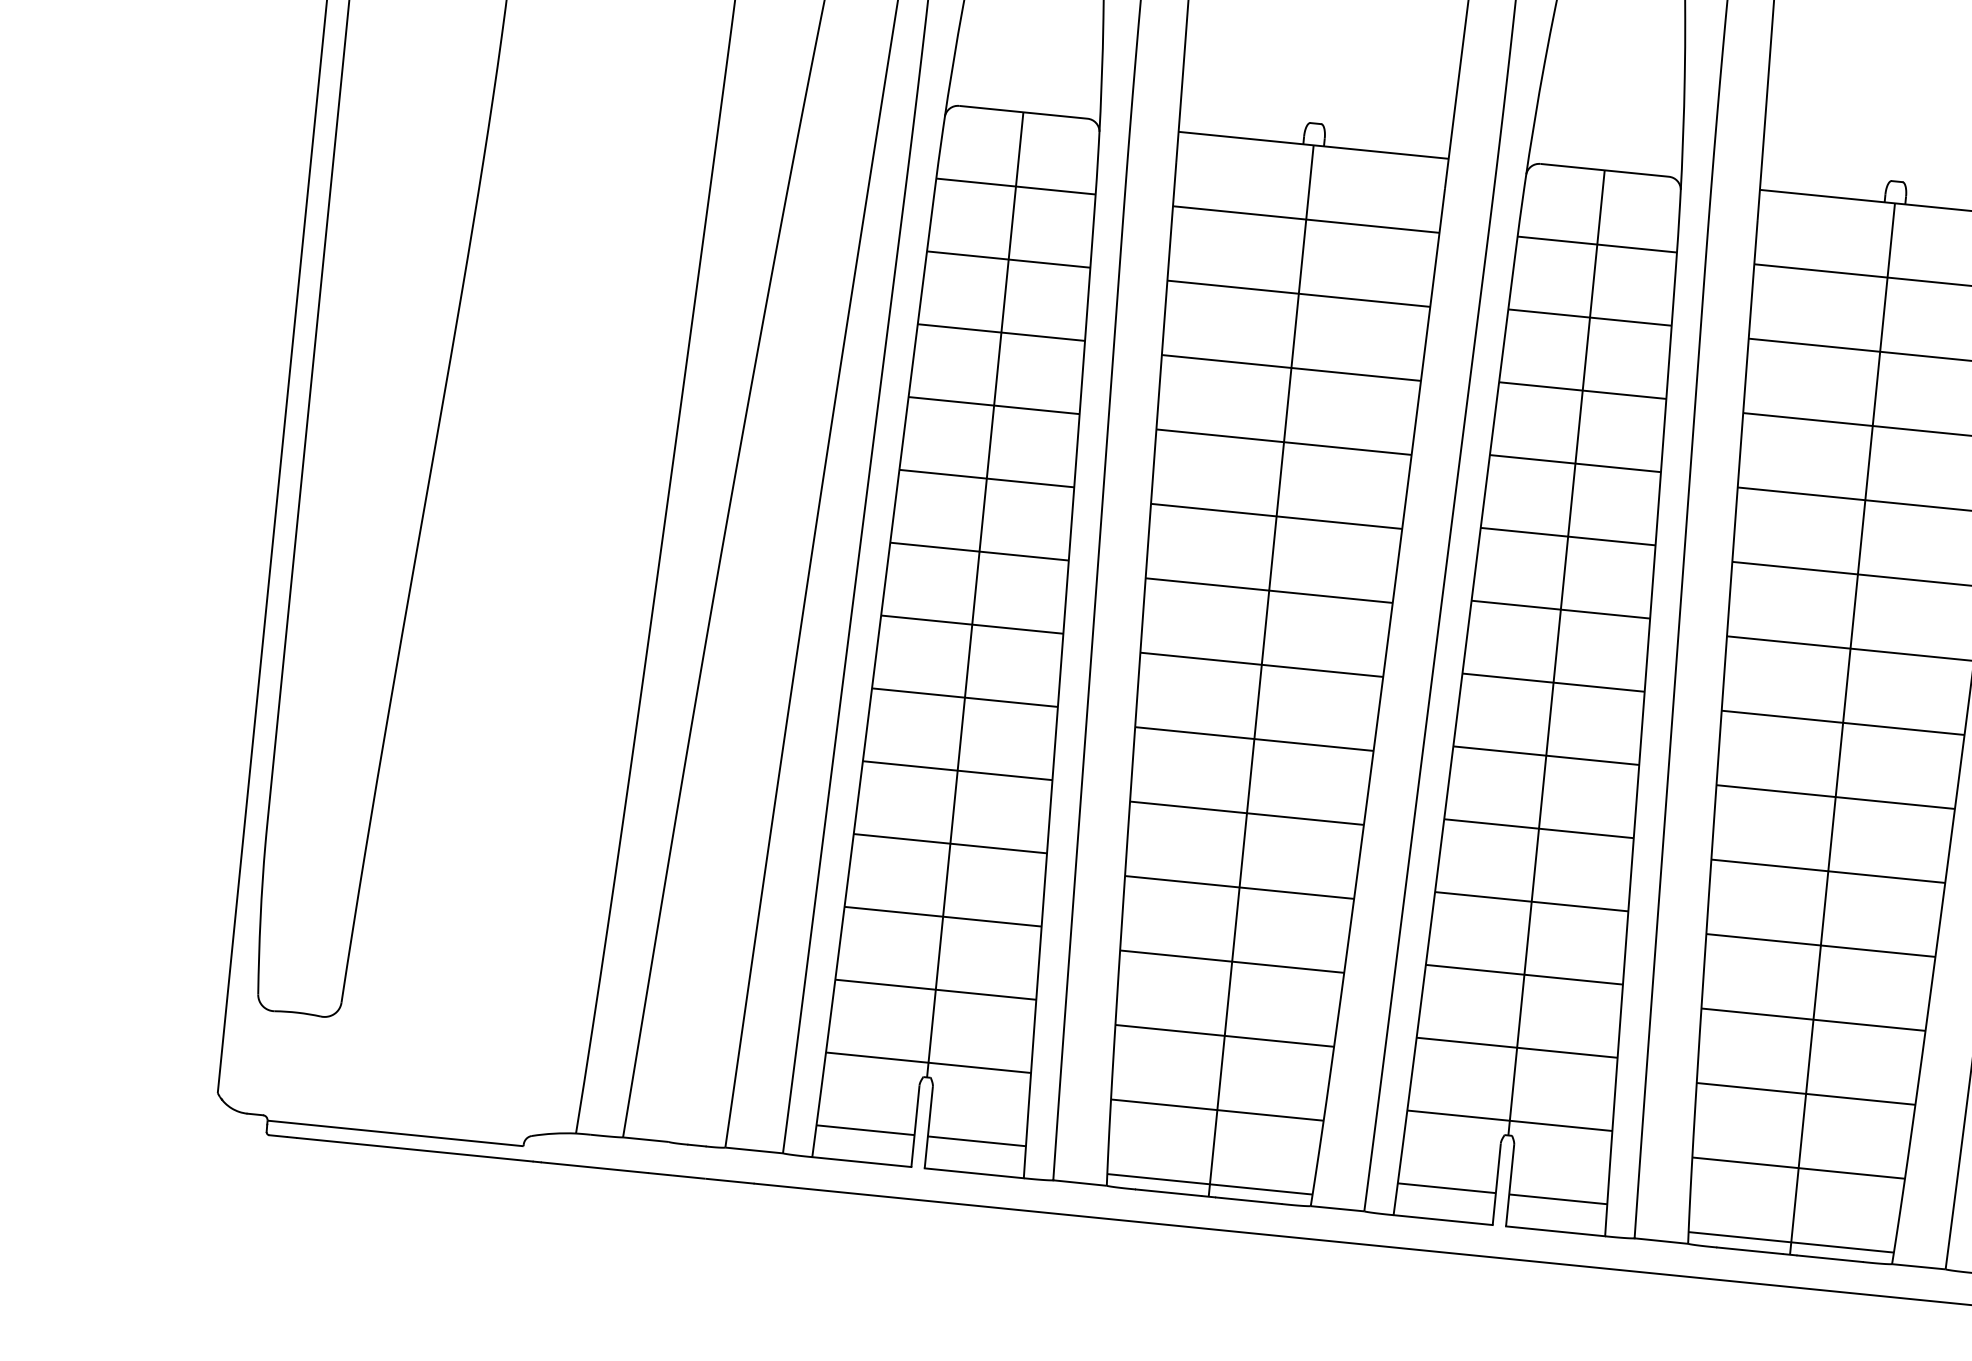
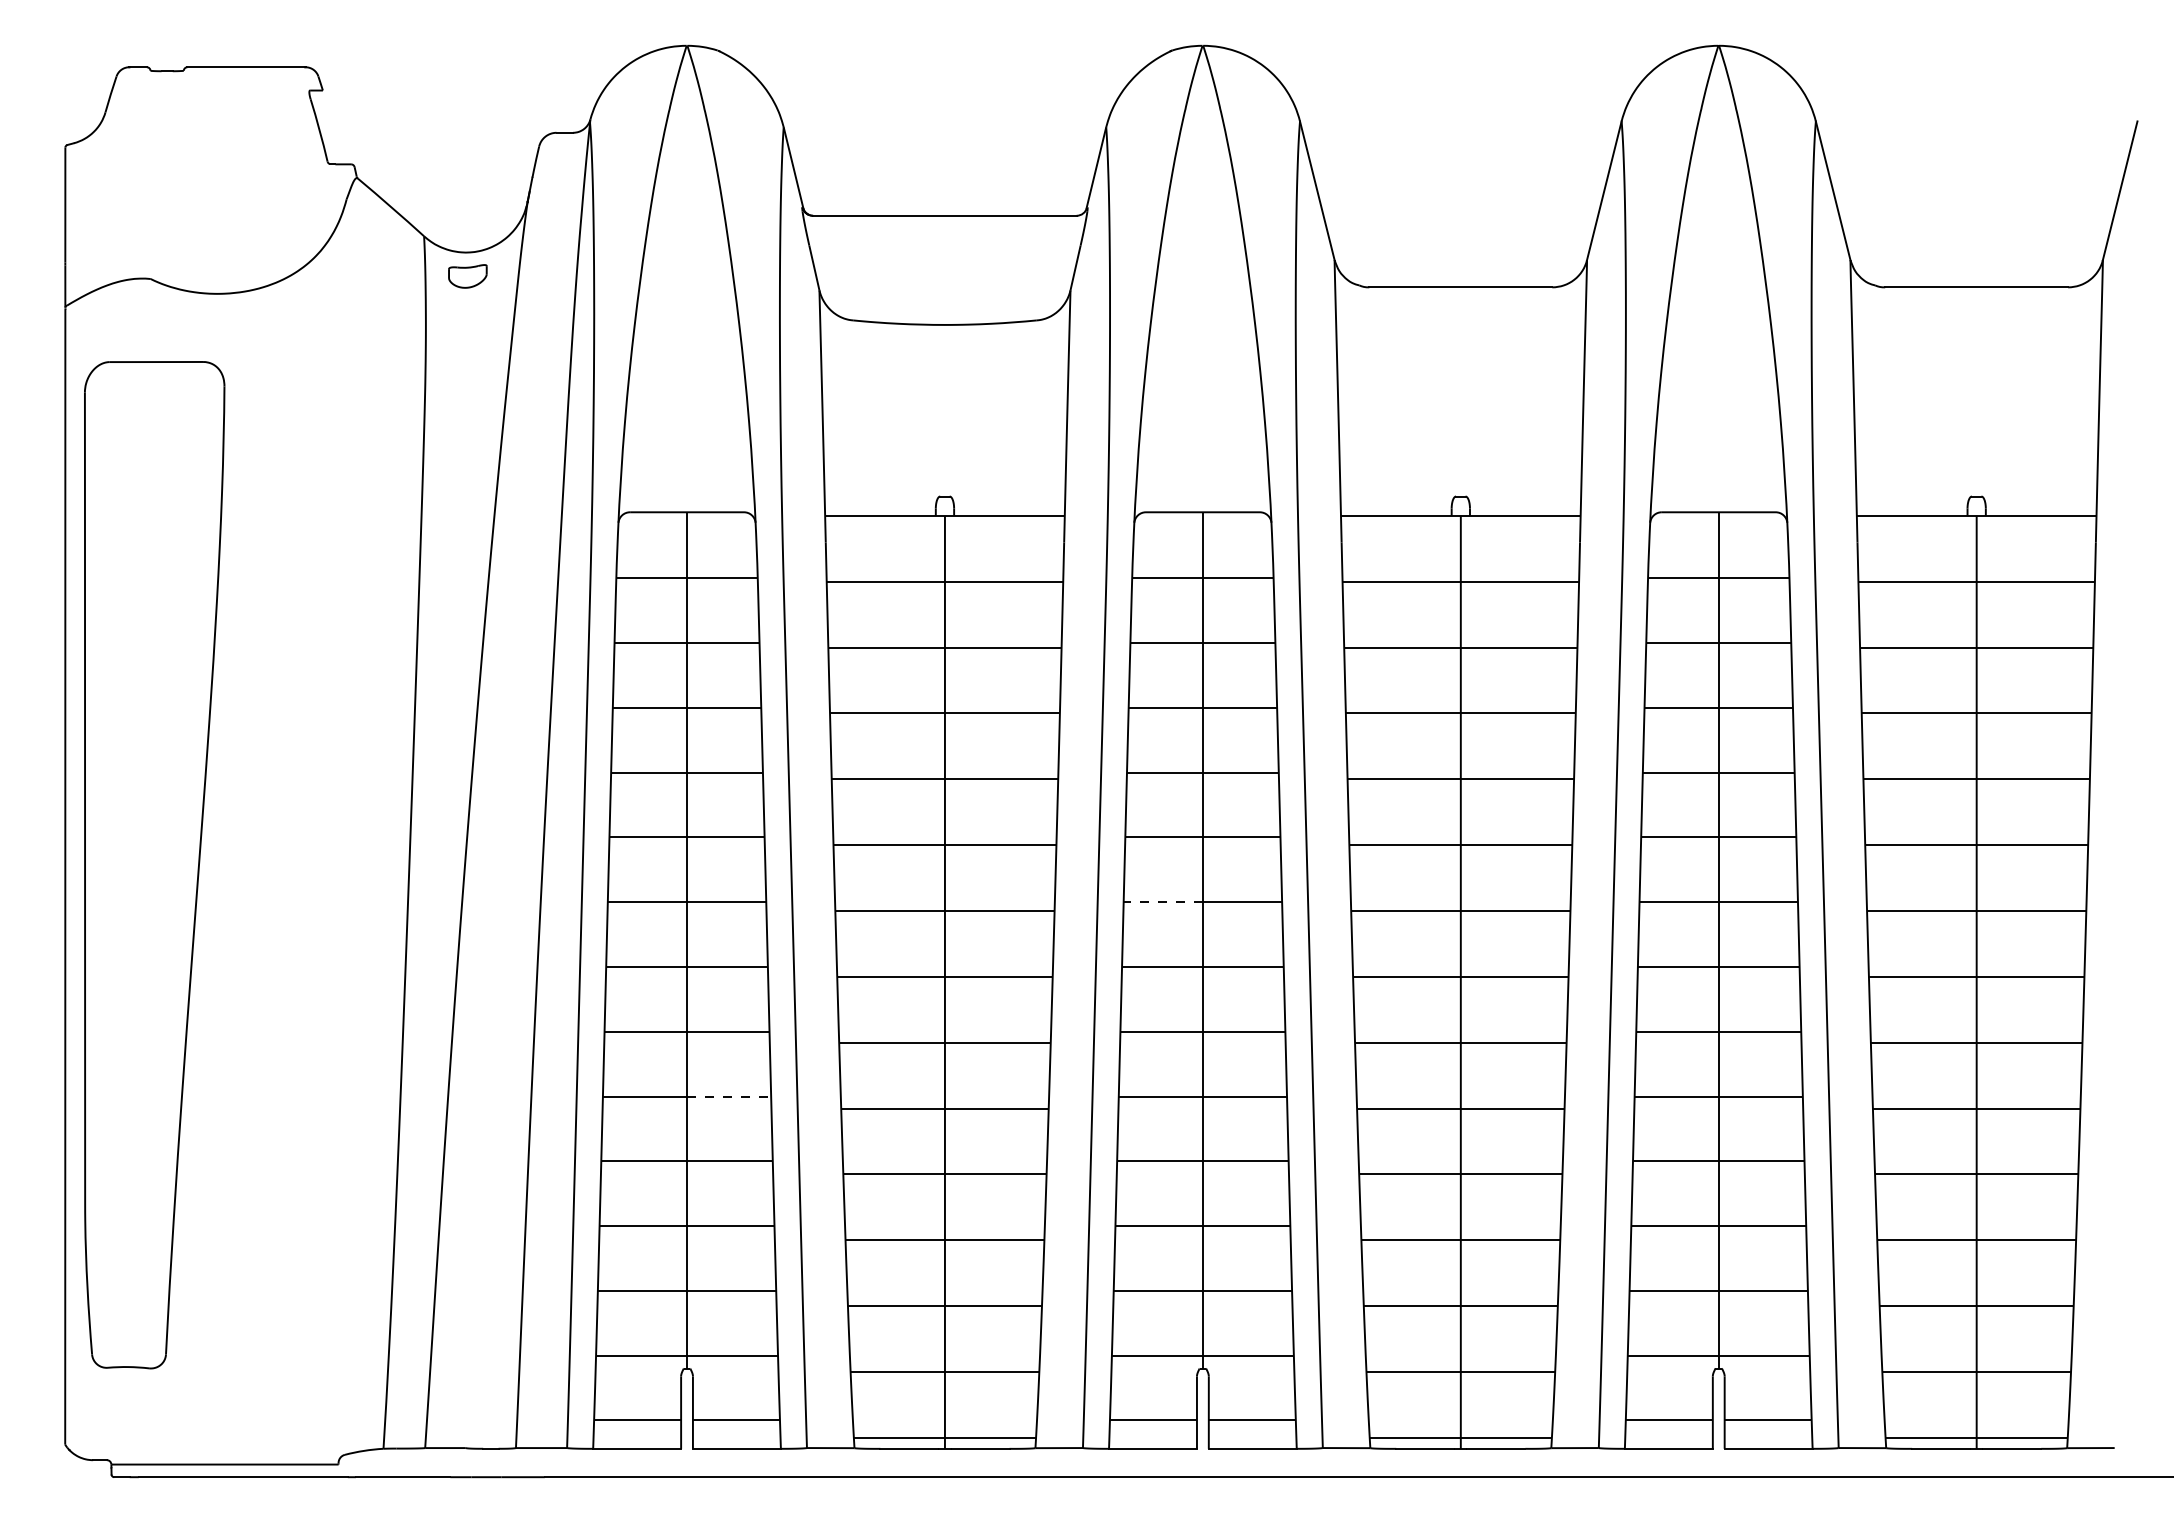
line: (1516, 605) -> (1163, 902), solid -> dashed
line: (1005, 775) -> (729, 1096), solid -> dashed

